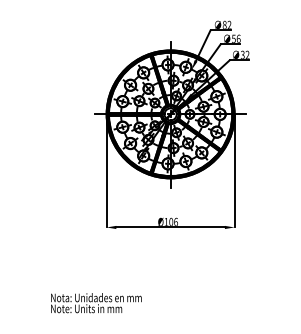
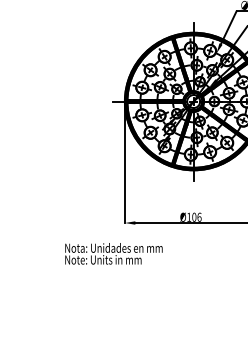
text: (96, 303) -> (114, 254), moved

